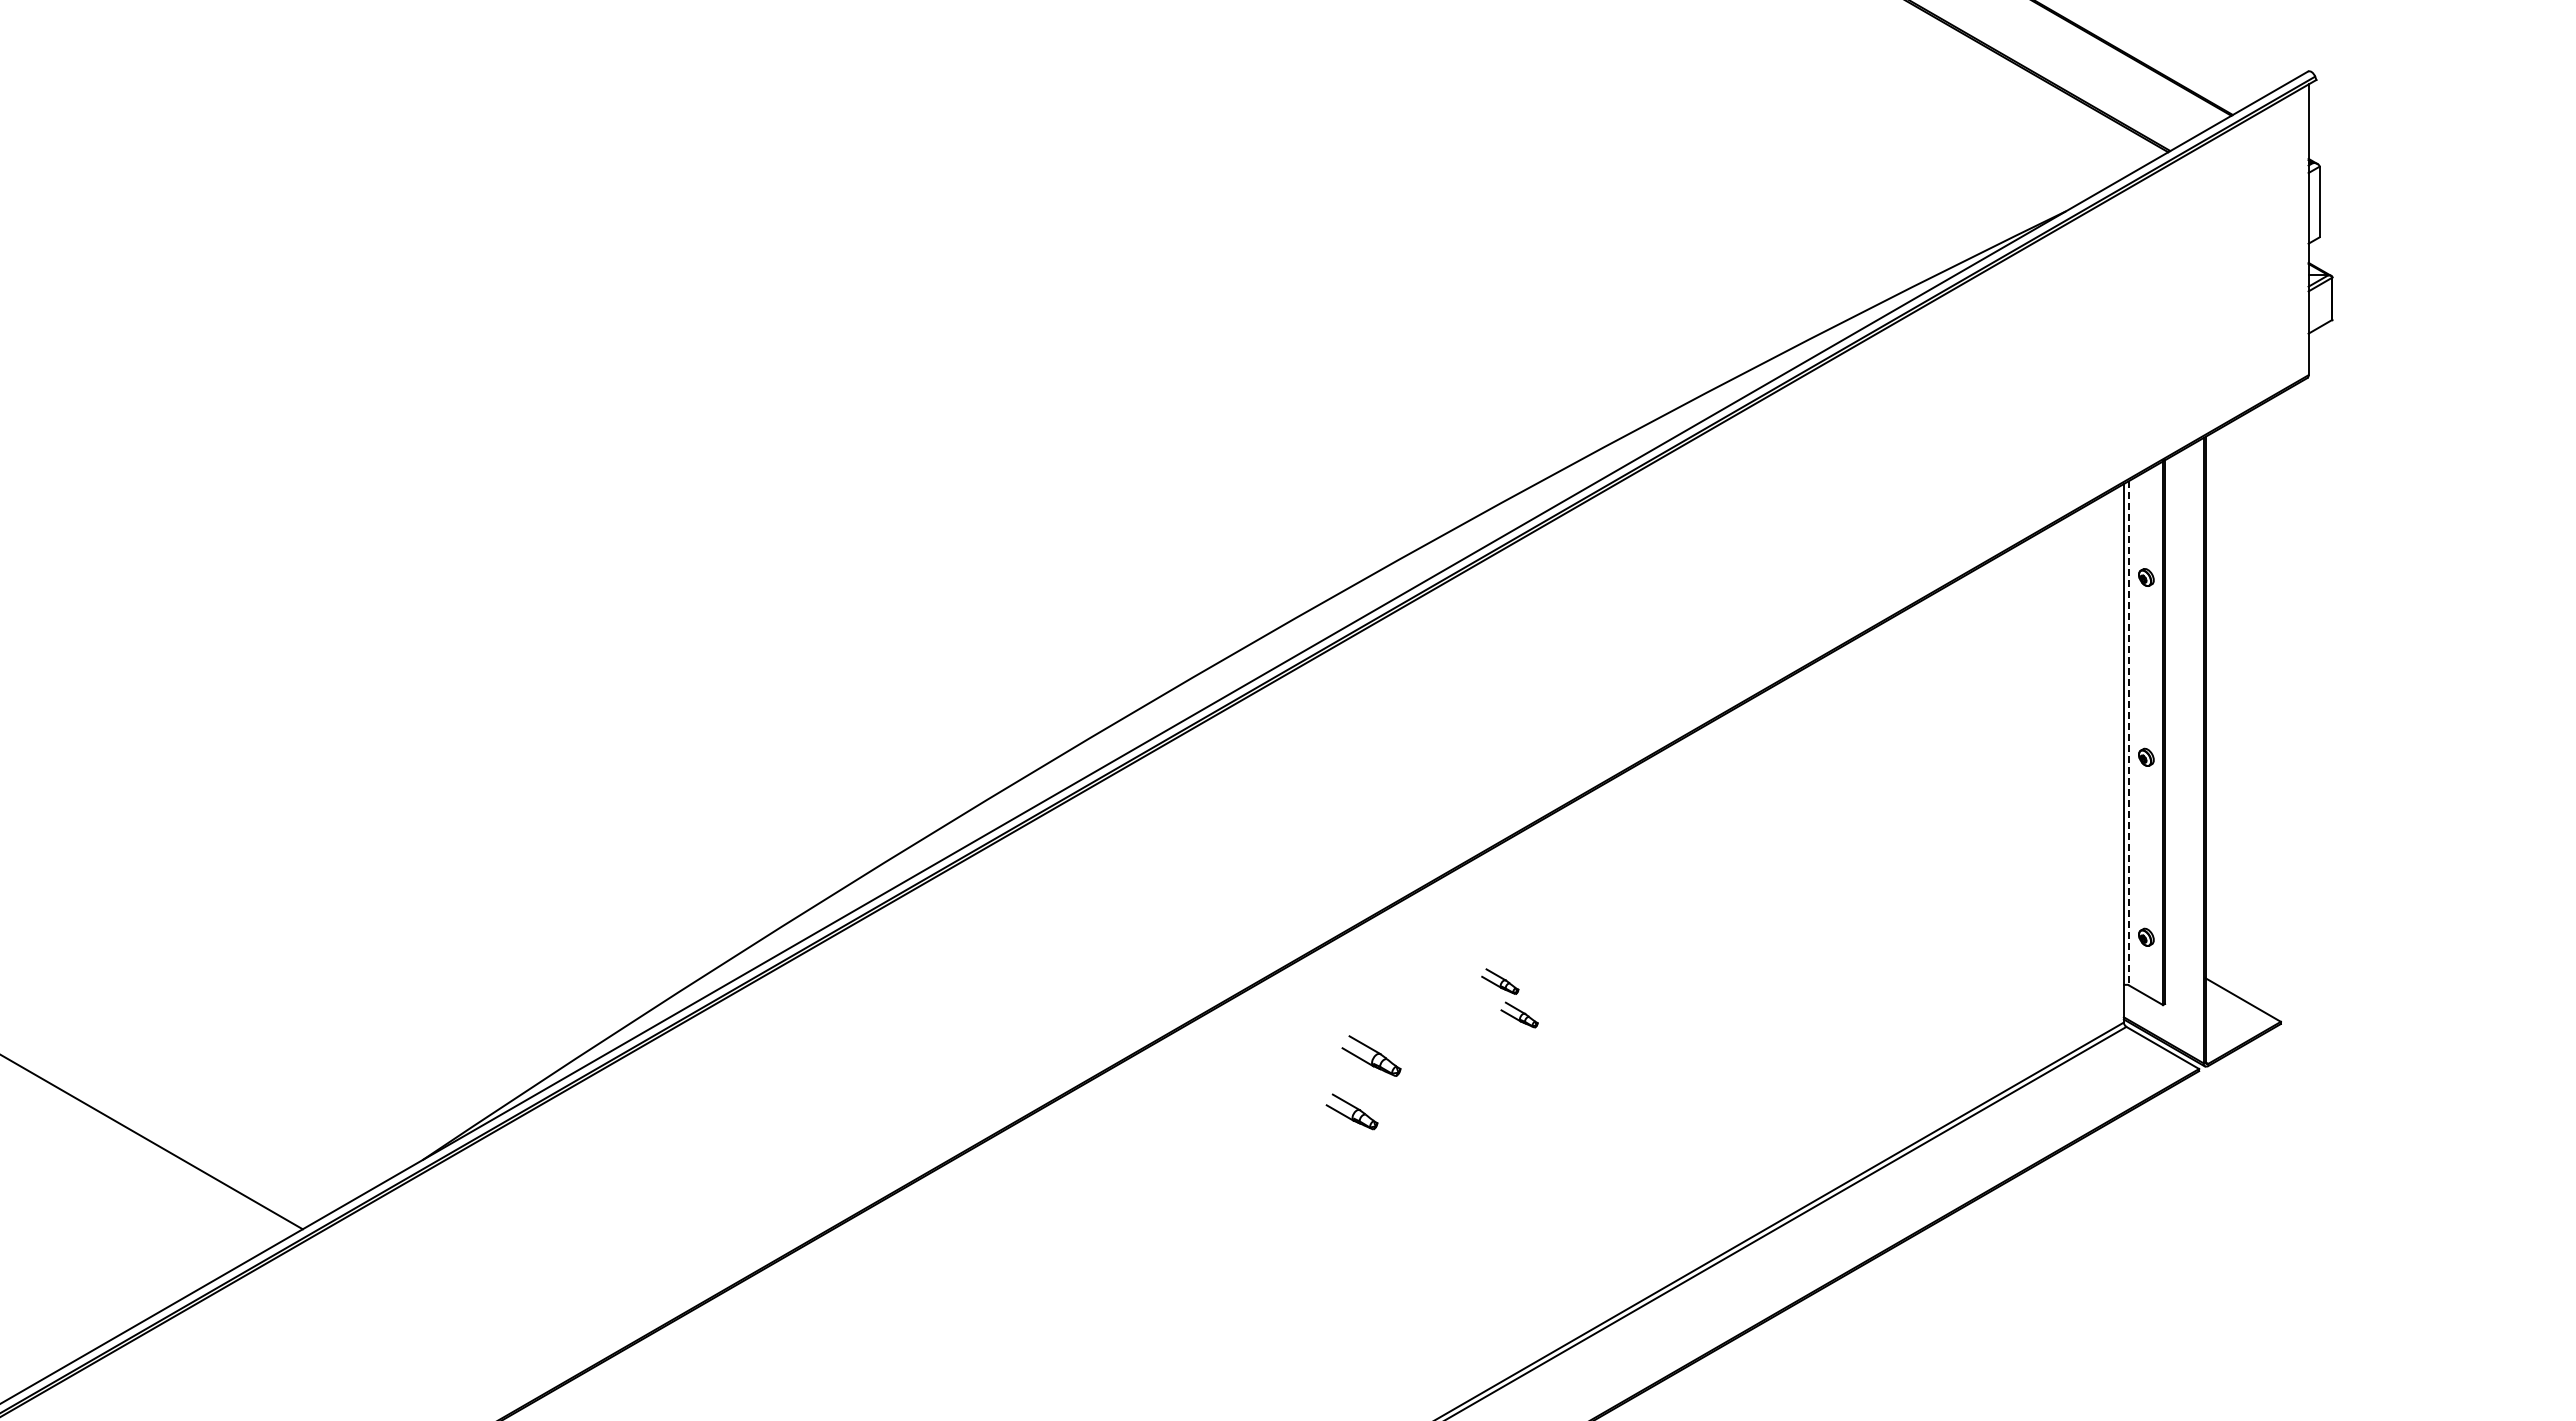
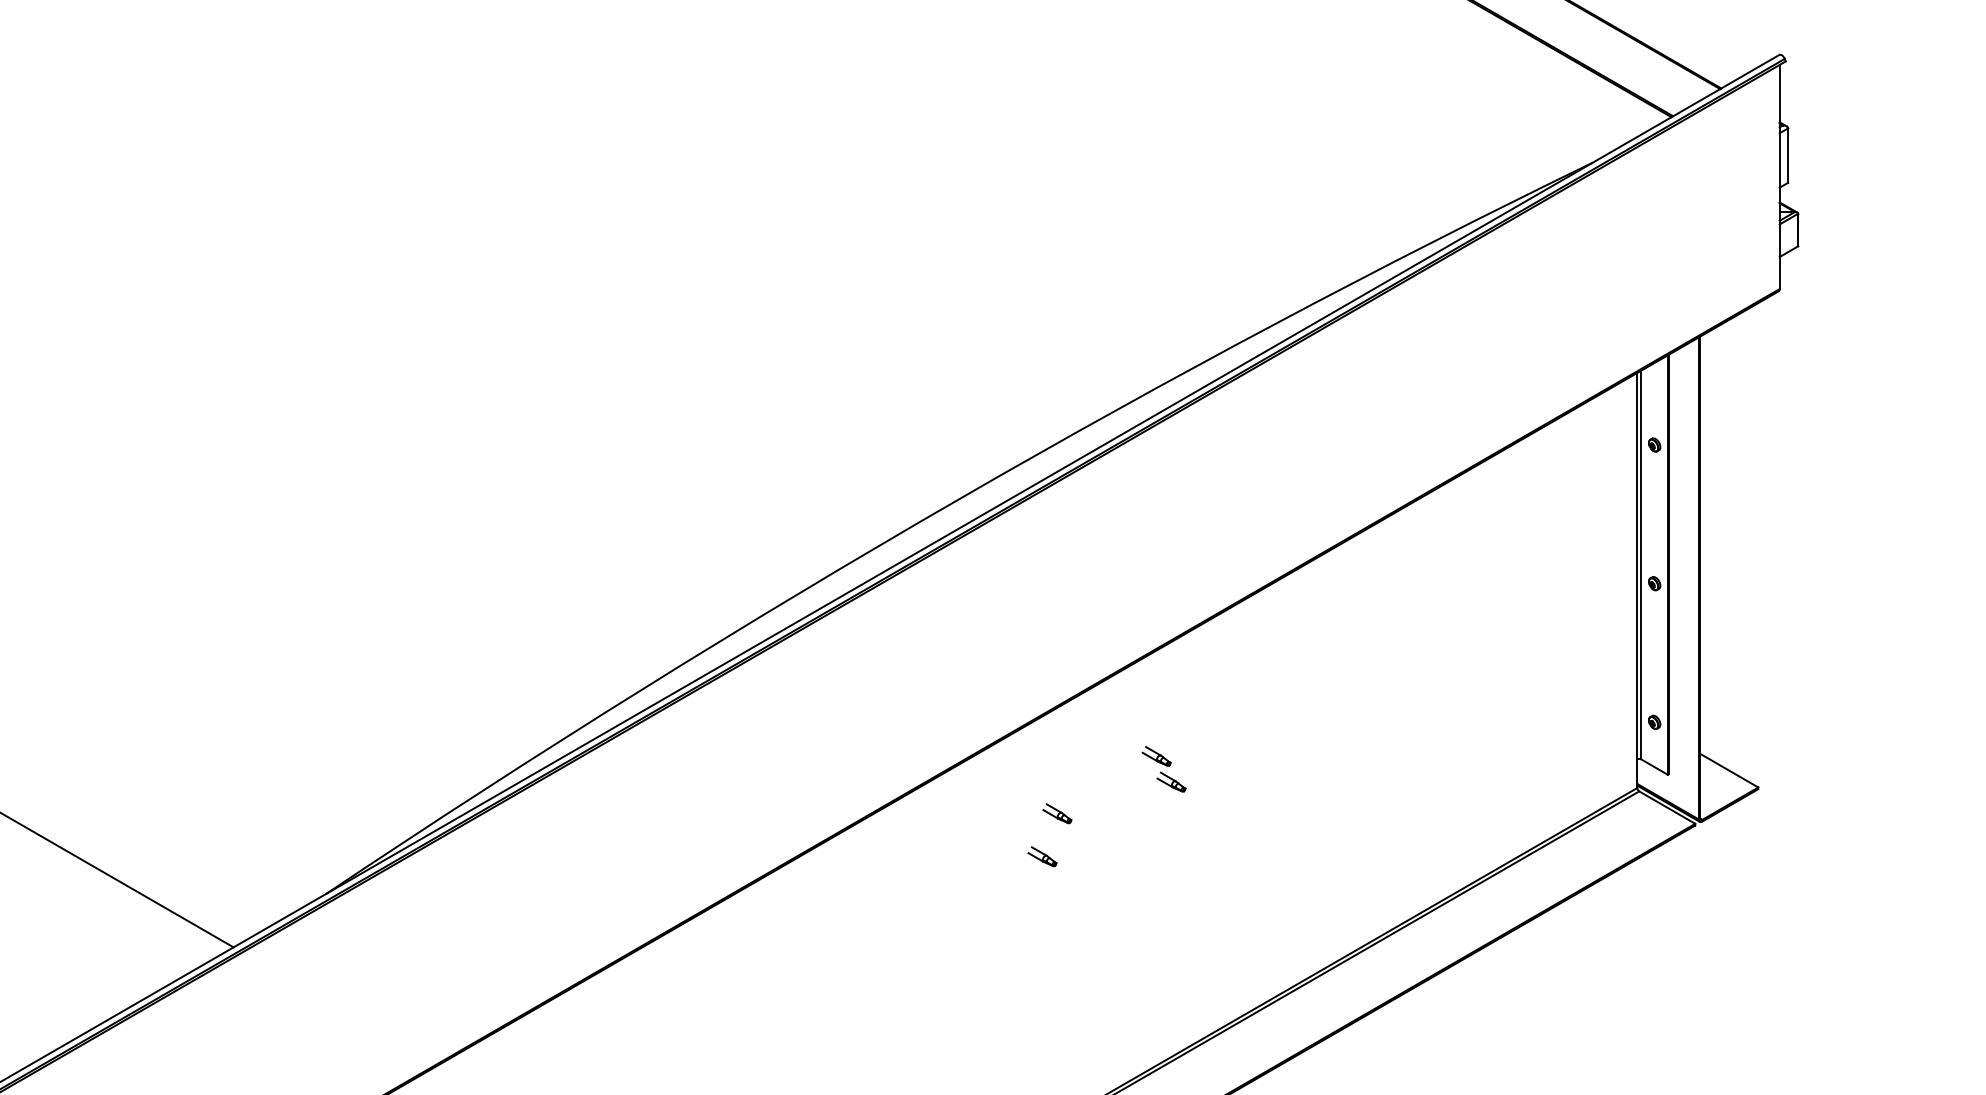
line: (2128, 733) -> (1640, 565), dashed -> solid
part: (1371, 1055) -> (1057, 813), size x0.62
part: (1352, 1111) -> (1042, 856), size x0.71

